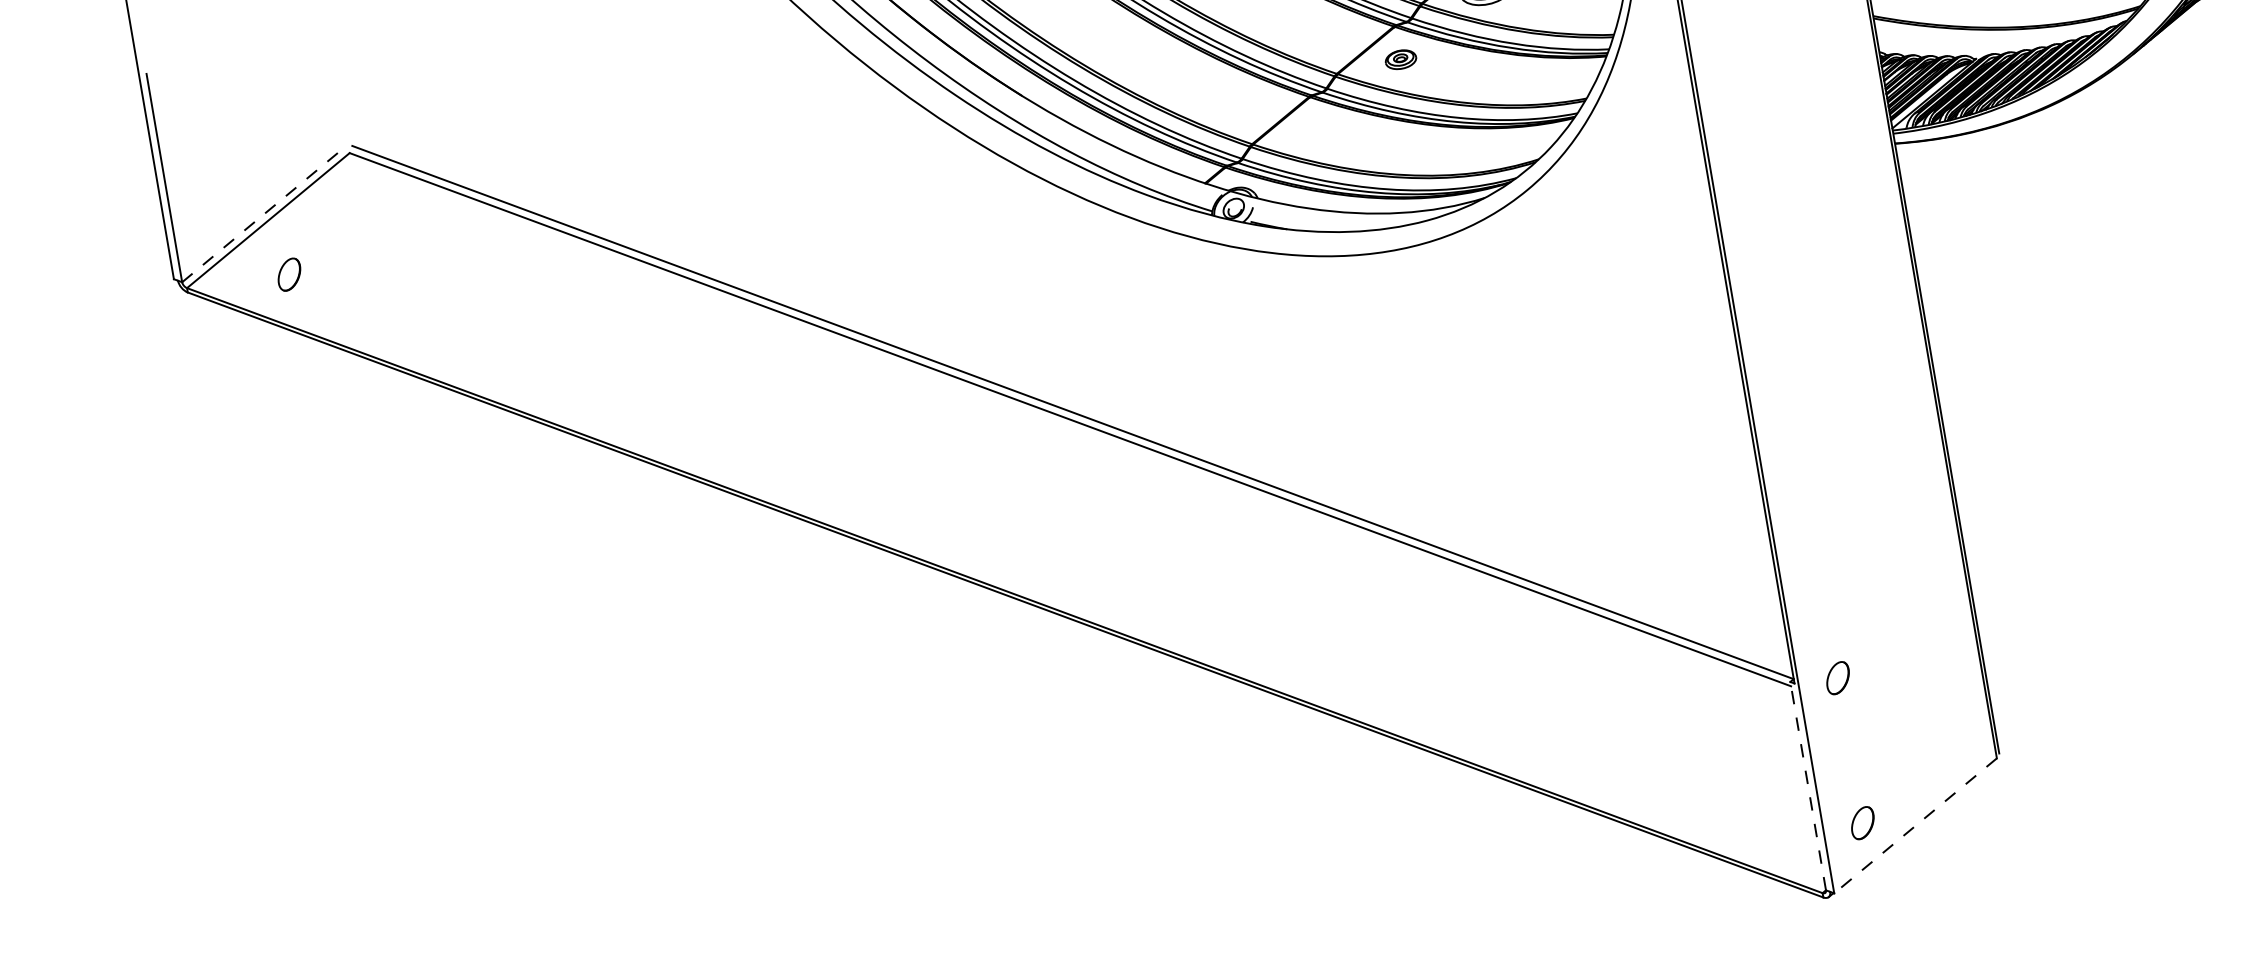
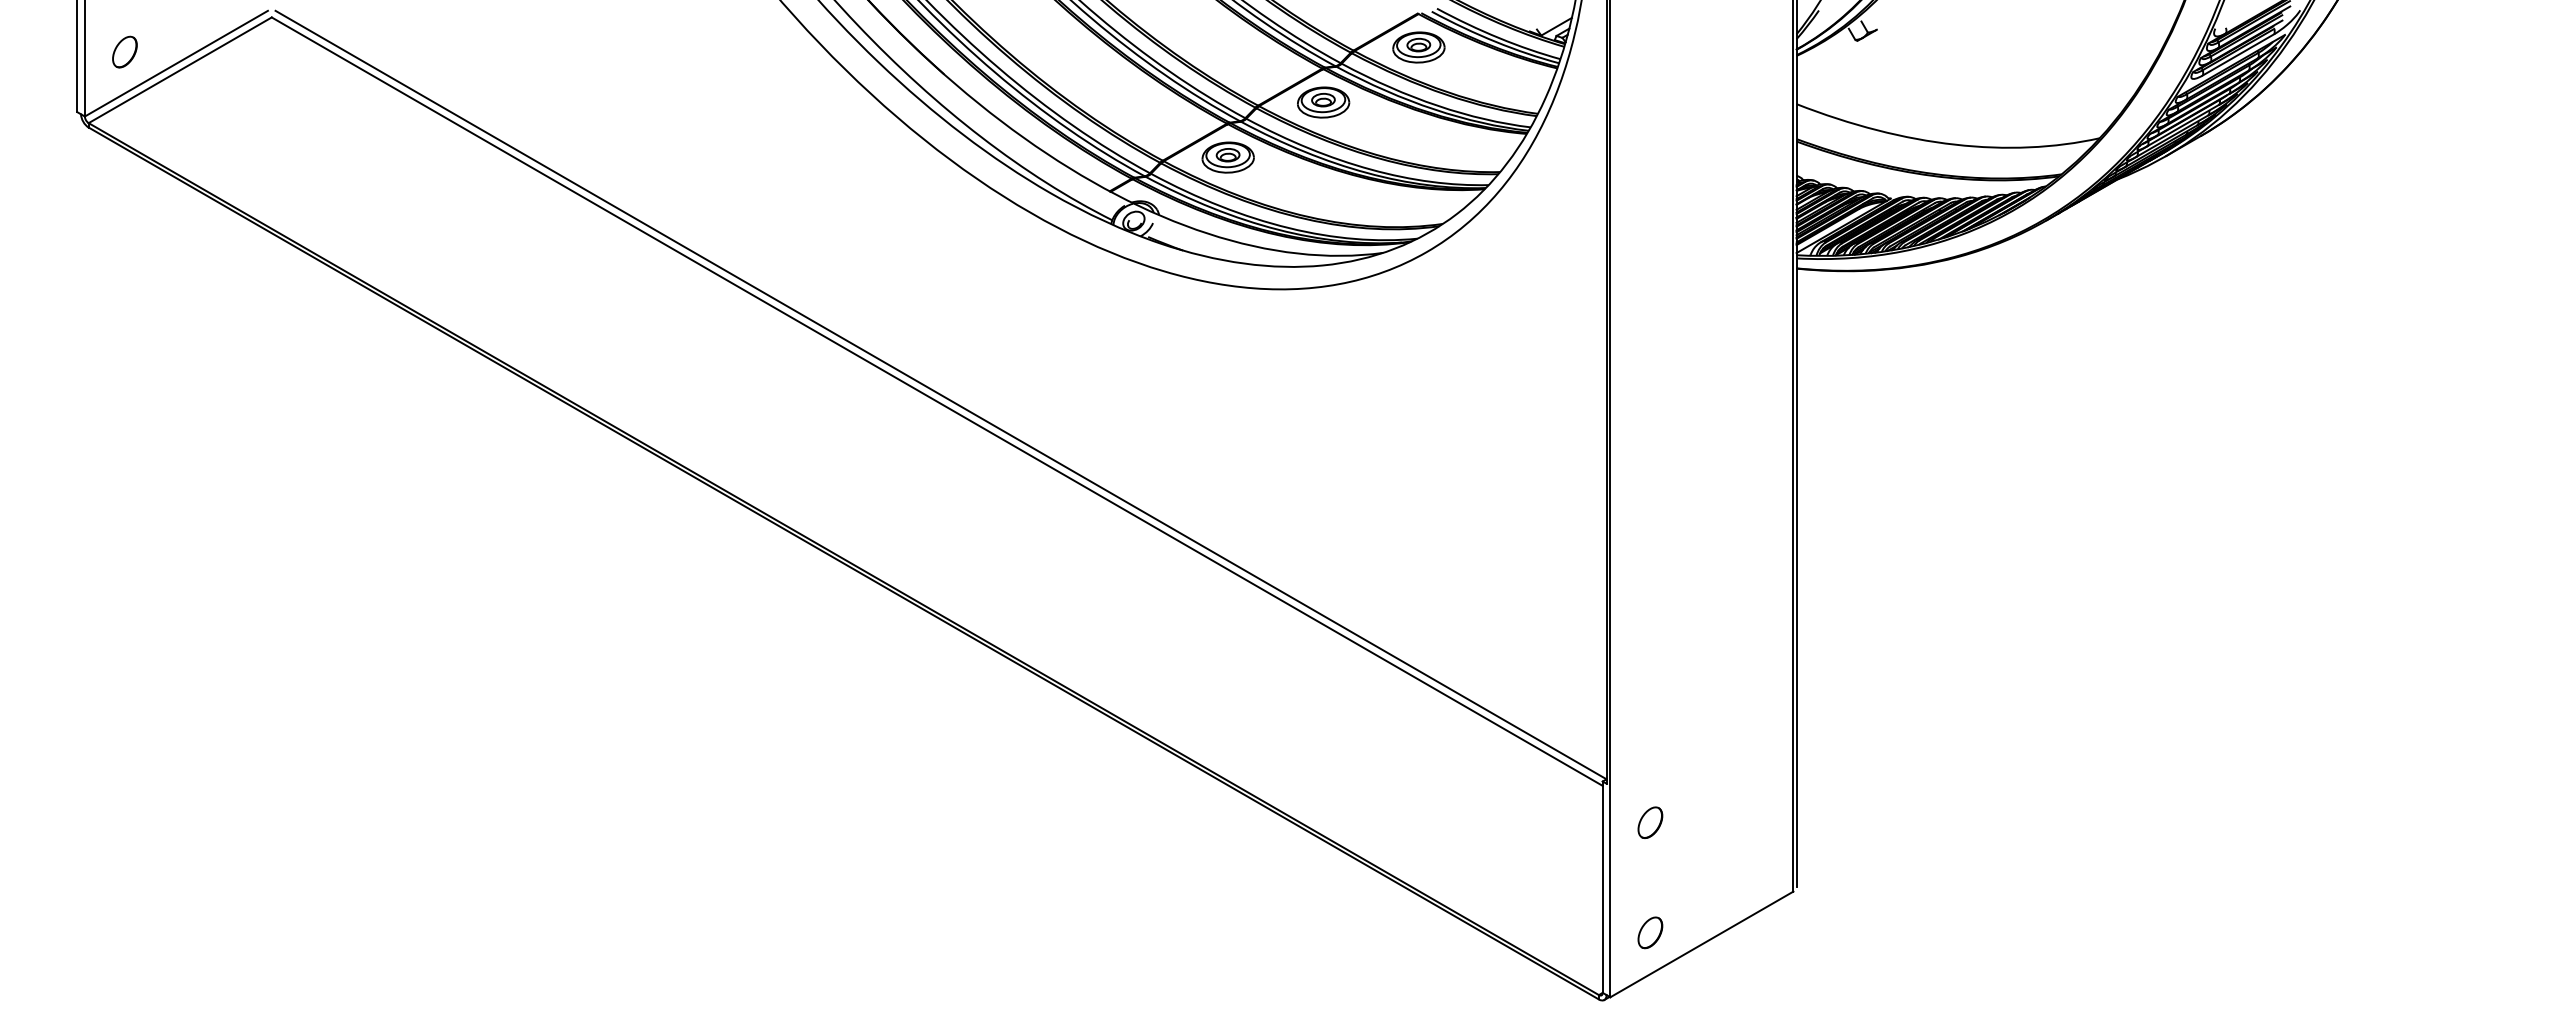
part: (1400, 59) -> (1323, 102), size x1.67
part: (1315, 130) -> (1227, 157), added
line: (263, 214) -> (176, 63), dashed -> solid
part: (288, 274) -> (124, 51), moved
part: (1838, 677) -> (1650, 822), moved
line: (1807, 786) -> (1602, 887), dashed -> solid
line: (1915, 826) -> (1701, 944), dashed -> solid

